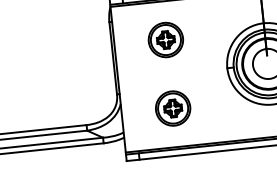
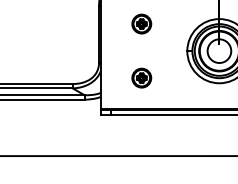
part: (165, 39) -> (141, 23), size x0.7
part: (172, 107) -> (141, 77), size x0.7

